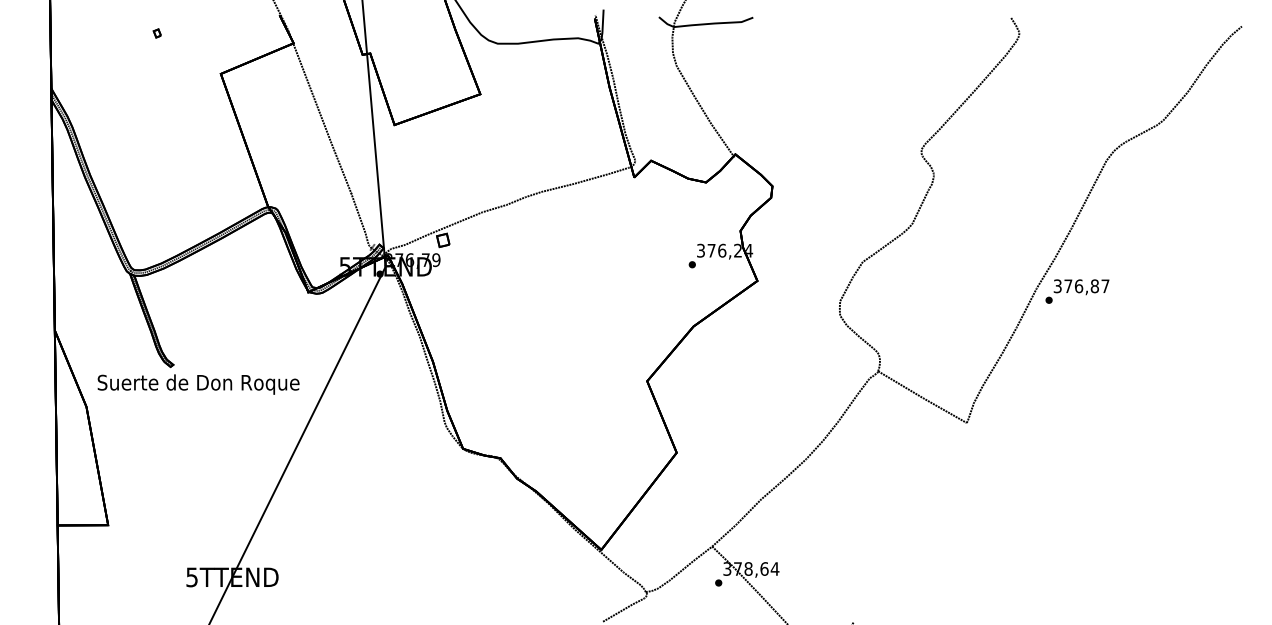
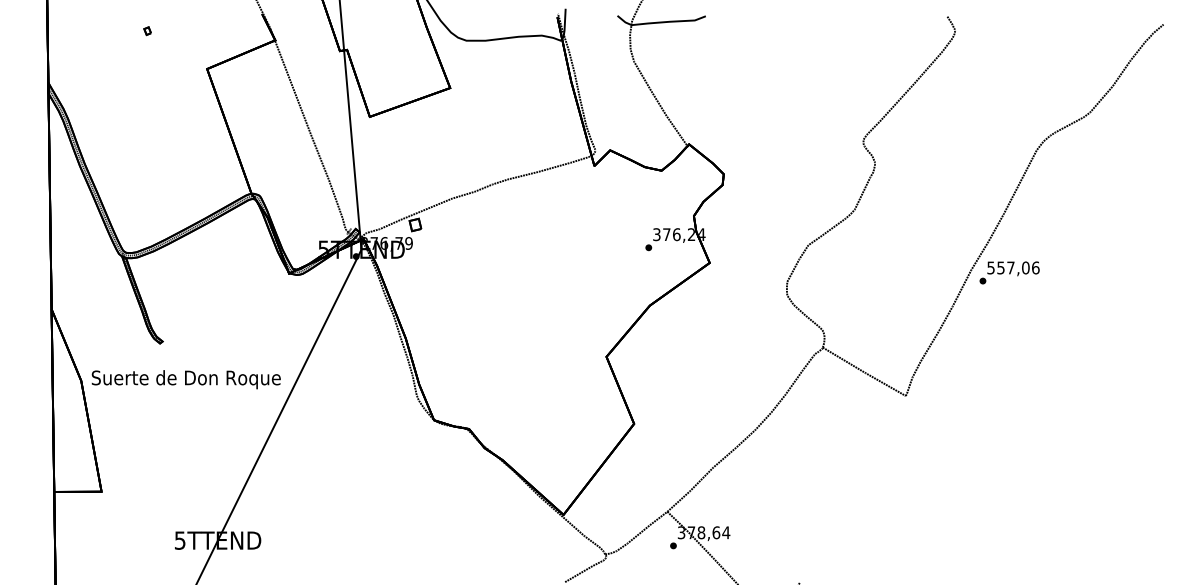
text: (1081, 286) -> (1013, 268), 376,87 -> 557,06
text: (198, 384) -> (186, 379), moved

